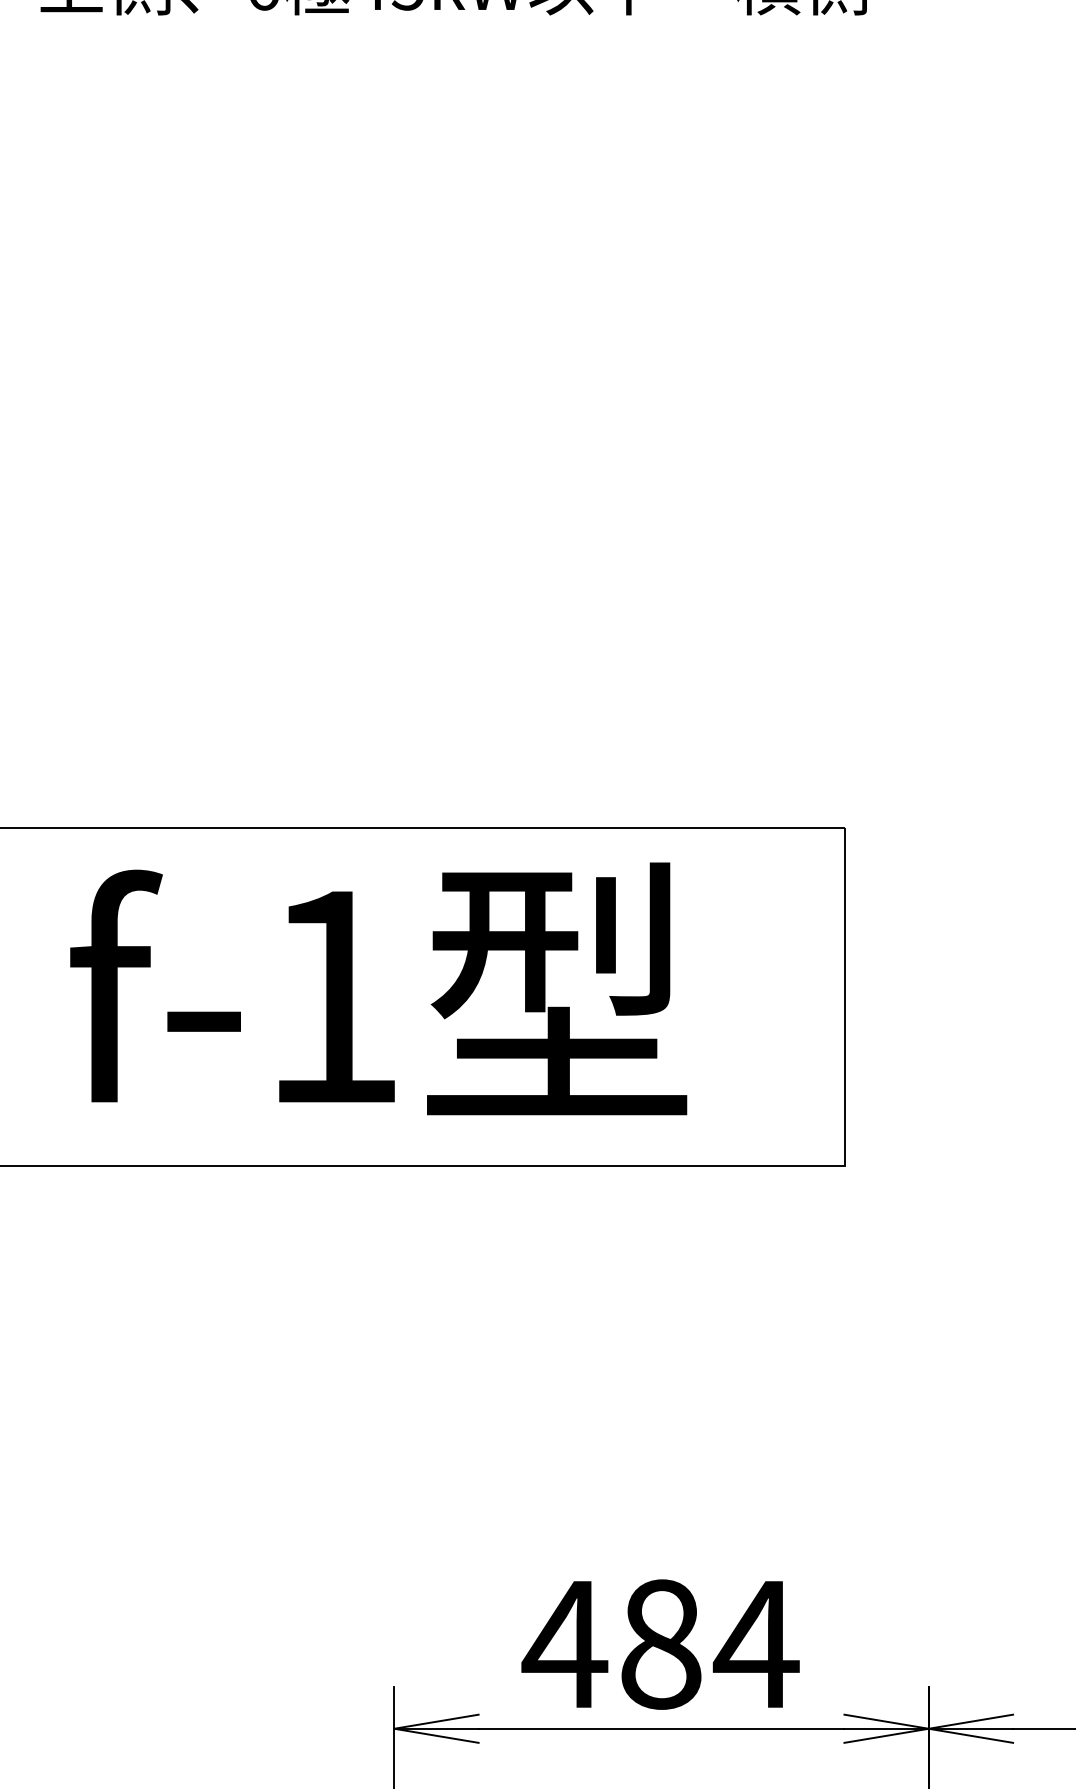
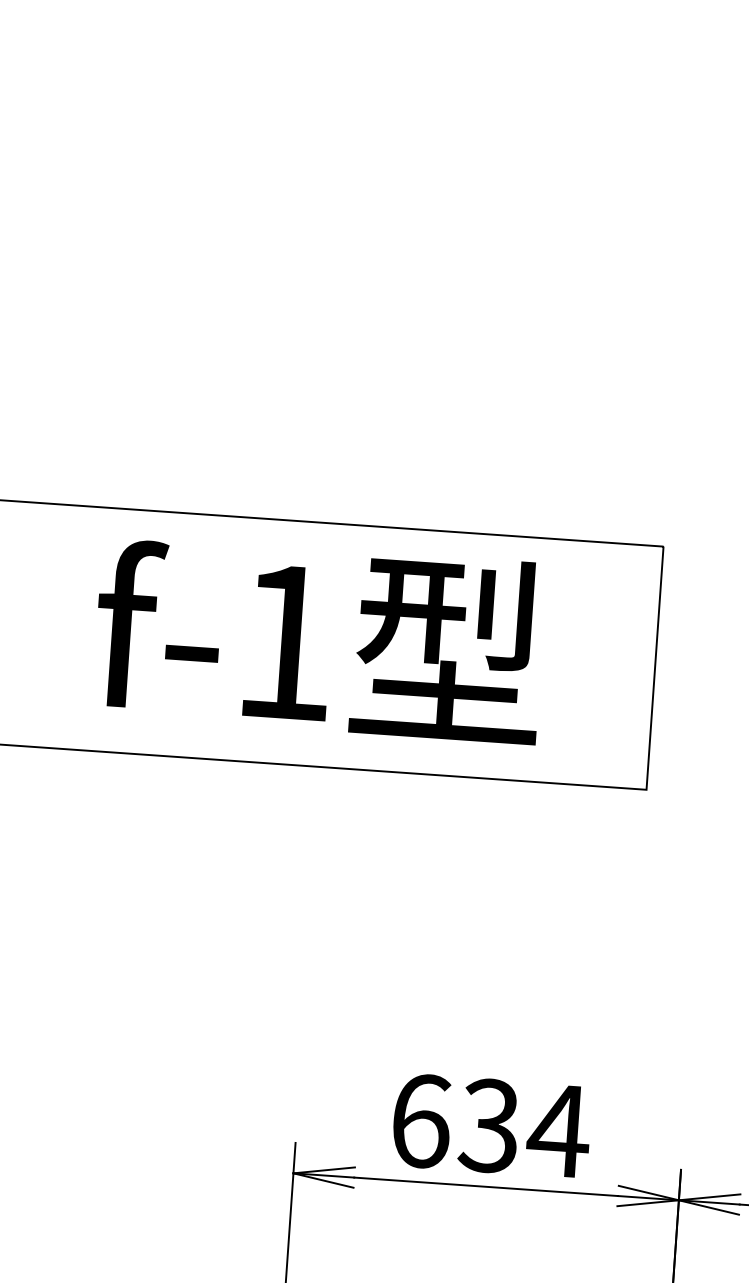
text: (611, 1644) -> (454, 1123), 484 -> 634

